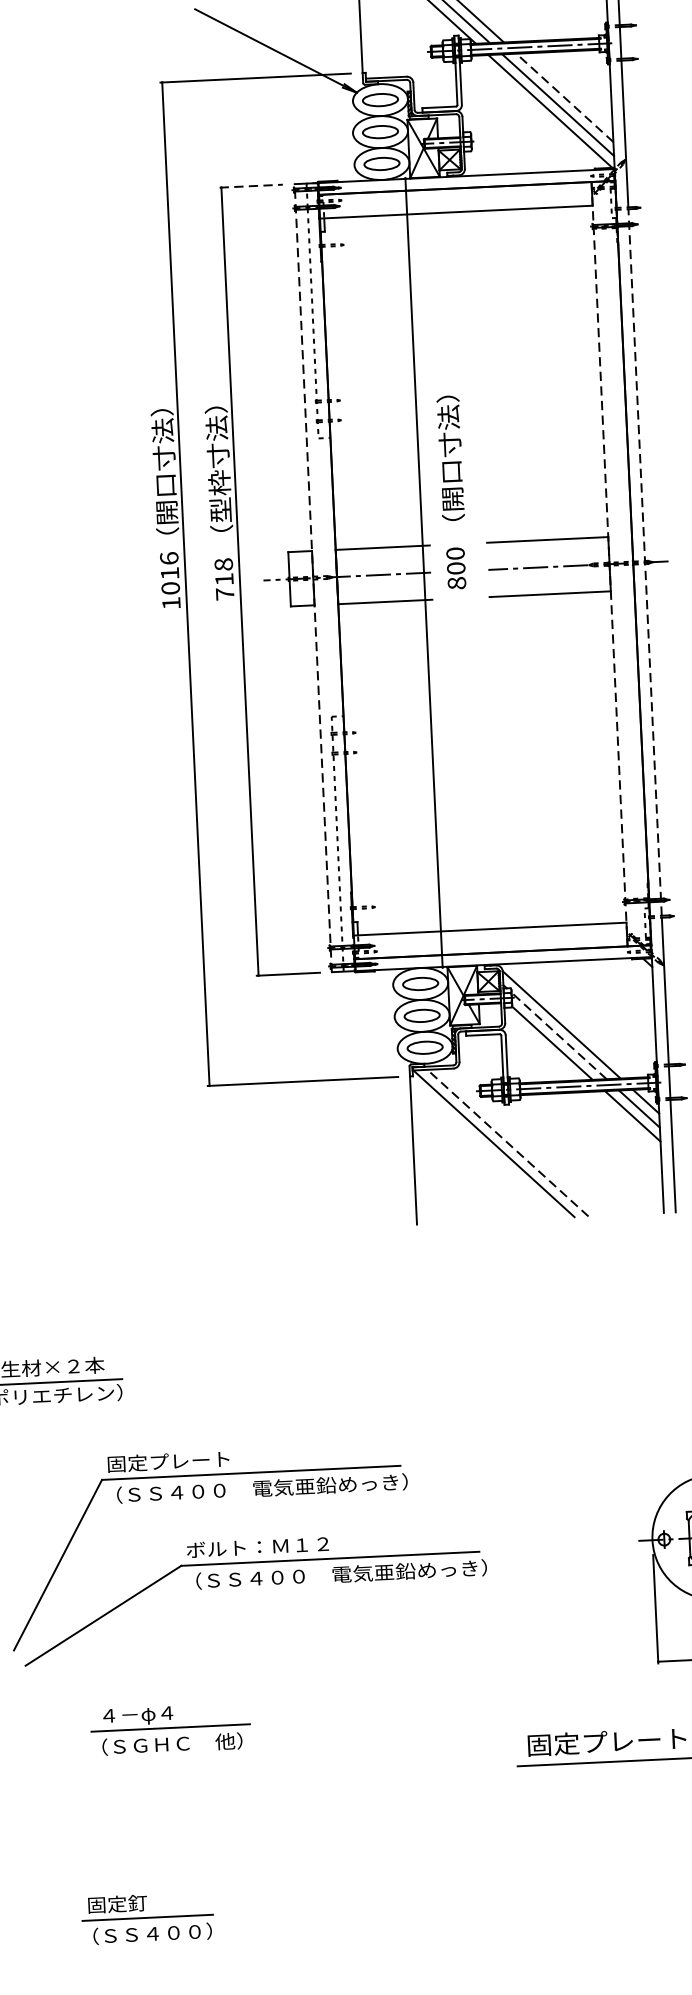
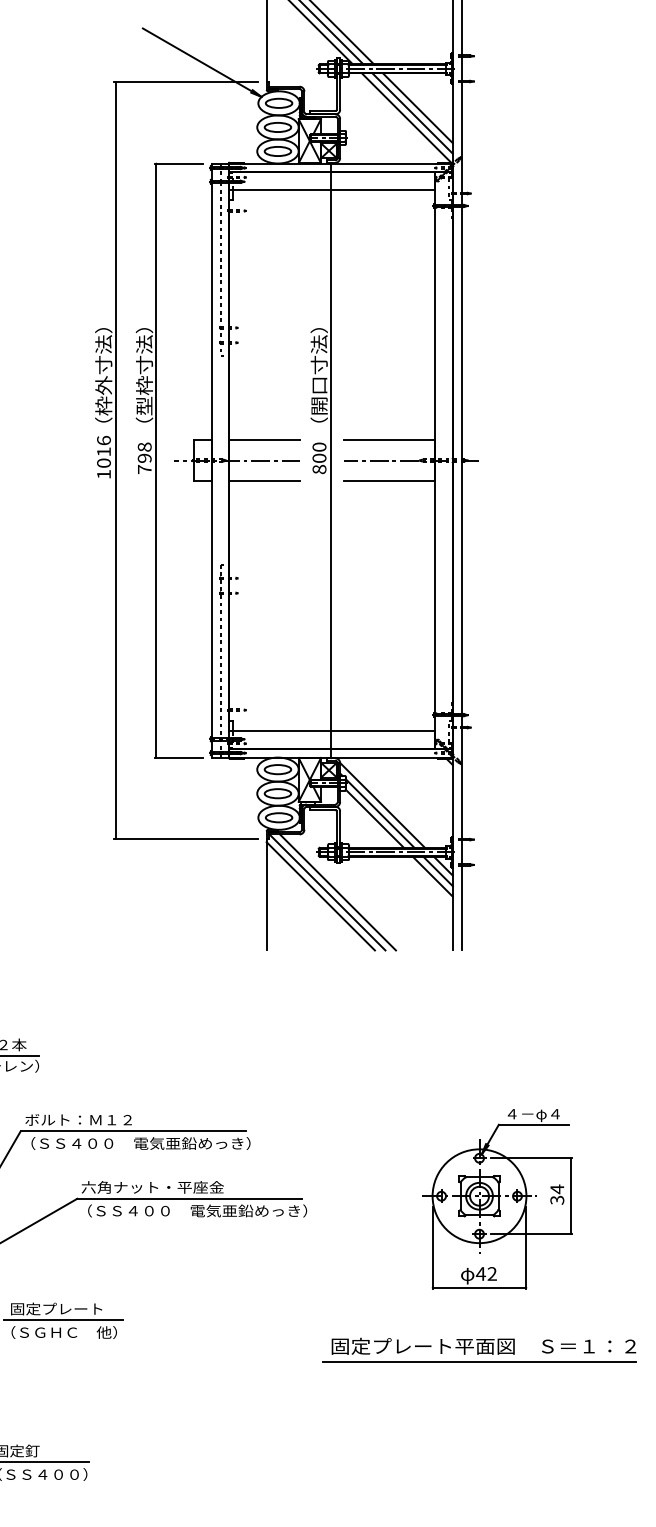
line: (564, 96) -> (417, 107), dashed -> solid
line: (250, 186) -> (178, 163), dashed -> solid
text: (165, 498) -> (103, 395), （開口寸法） -> （枠外寸法）
line: (644, 562) -> (461, 460), dashed -> solid
line: (609, 565) -> (434, 461), dashed -> solid
line: (424, 572) -> (331, 460), moved
text: (224, 578) -> (144, 457), 718 -> 798
line: (313, 578) -> (211, 460), dashed -> solid
line: (558, 1035) -> (379, 813), dashed -> solid
line: (507, 1143) -> (337, 892), dashed -> solid
line: (485, 1149) -> (320, 896), added
text: (177, 1460) -> (78, 1119), 固定プレート -> ボルト：Ｍ１２
text: (280, 1546) -> (152, 1187), ボルト：Ｍ１２ -> 六角ナット・平座金
text: (160, 1713) -> (56, 1309), ４－φ４ -> 固定プレート

